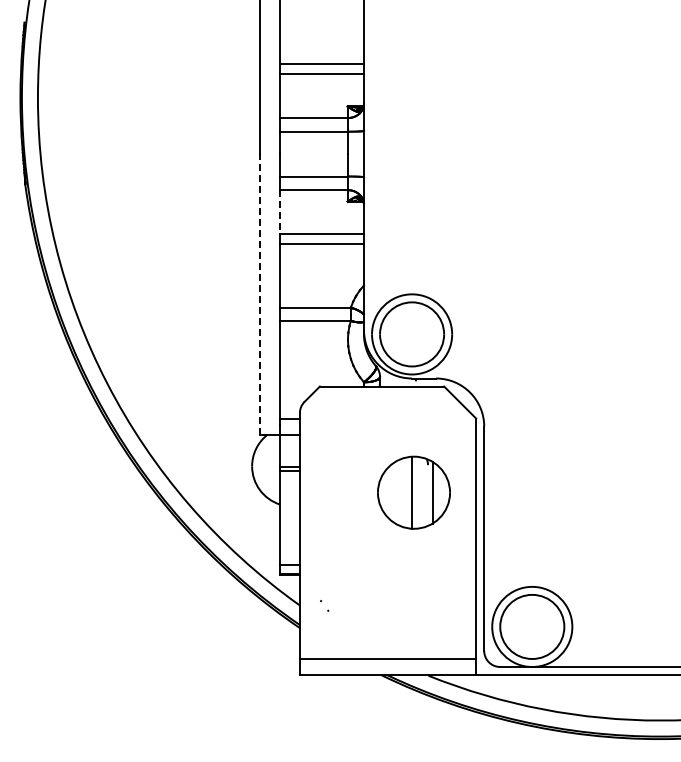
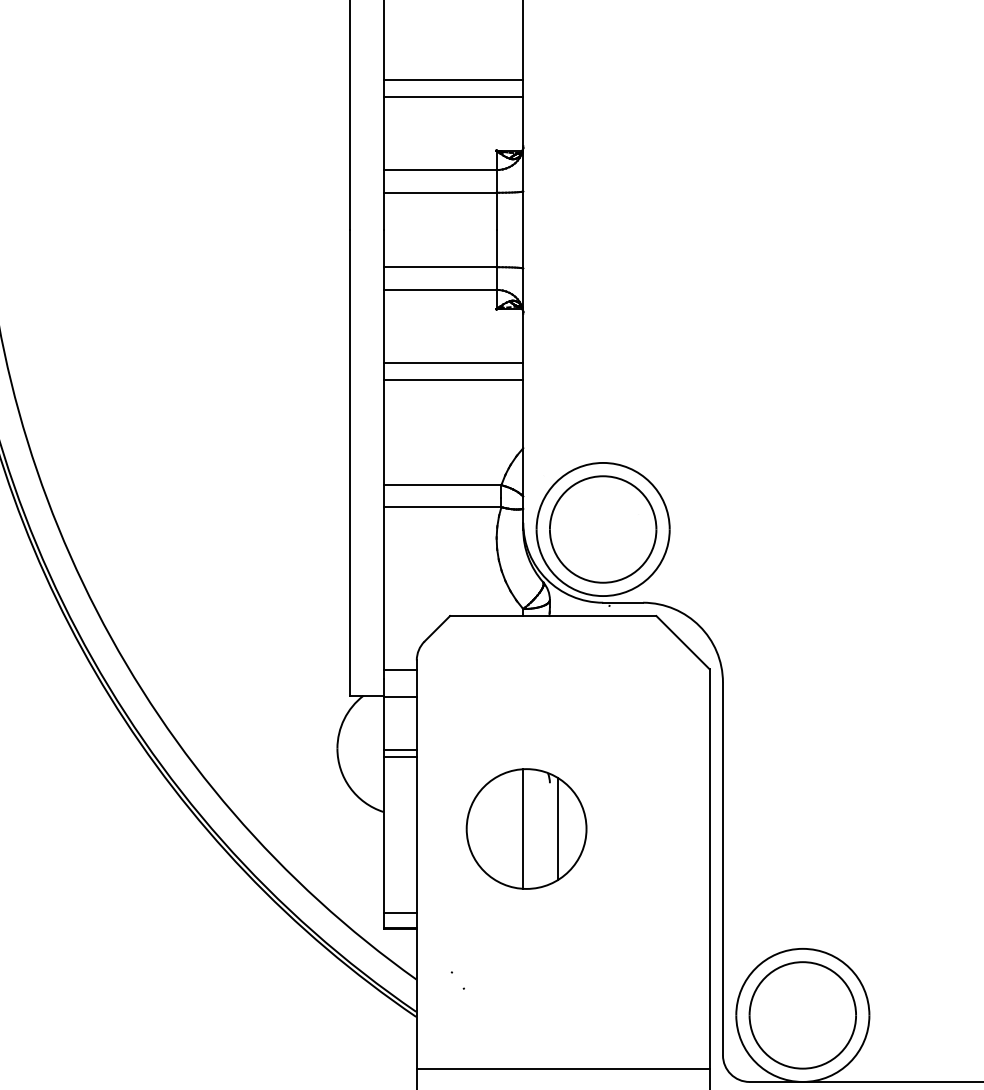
line: (279, 212) -> (382, 326), dashed -> solid
line: (259, 293) -> (349, 461), dashed -> solid
part: (413, 492) -> (525, 828), moved

